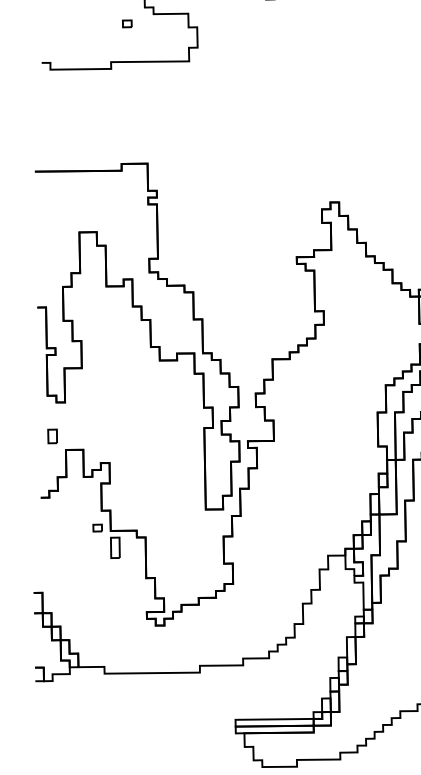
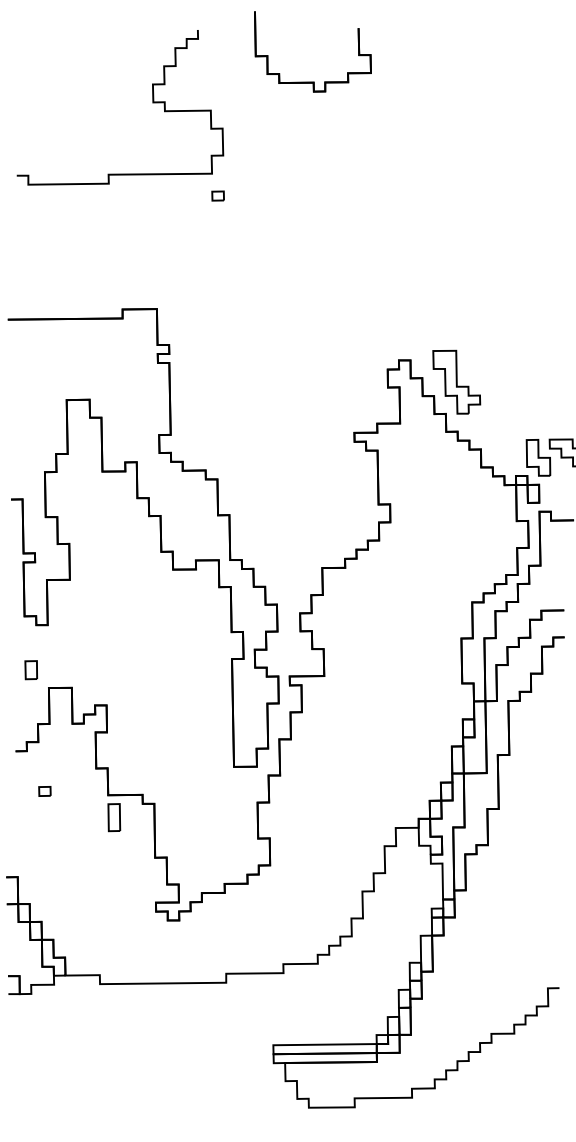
part: (126, 23) -> (217, 195), moved
part: (373, 218) -> (456, 381), added
part: (97, 528) -> (44, 791), moved

